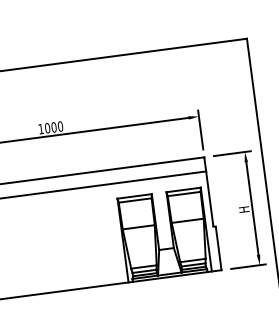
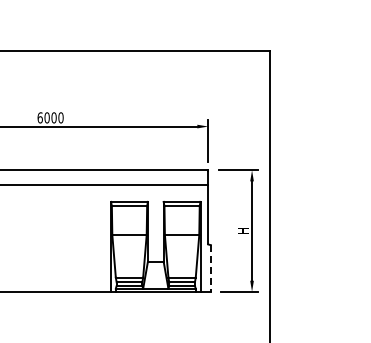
text: (40, 128) -> (39, 117), 1000 -> 6000
line: (218, 248) -> (210, 268), solid -> dashed

